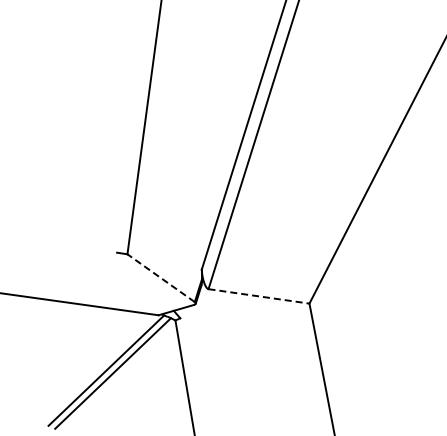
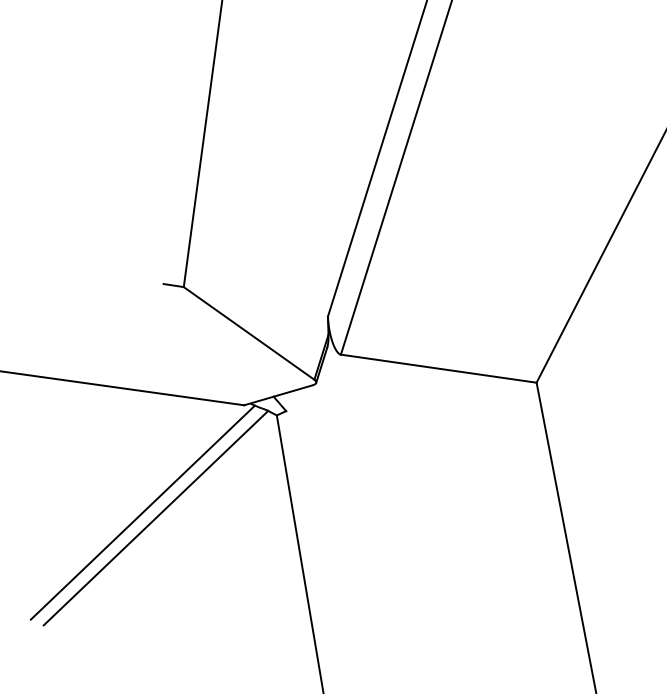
line: (160, 277) -> (247, 332), dashed -> solid
line: (258, 296) -> (437, 368), dashed -> solid

